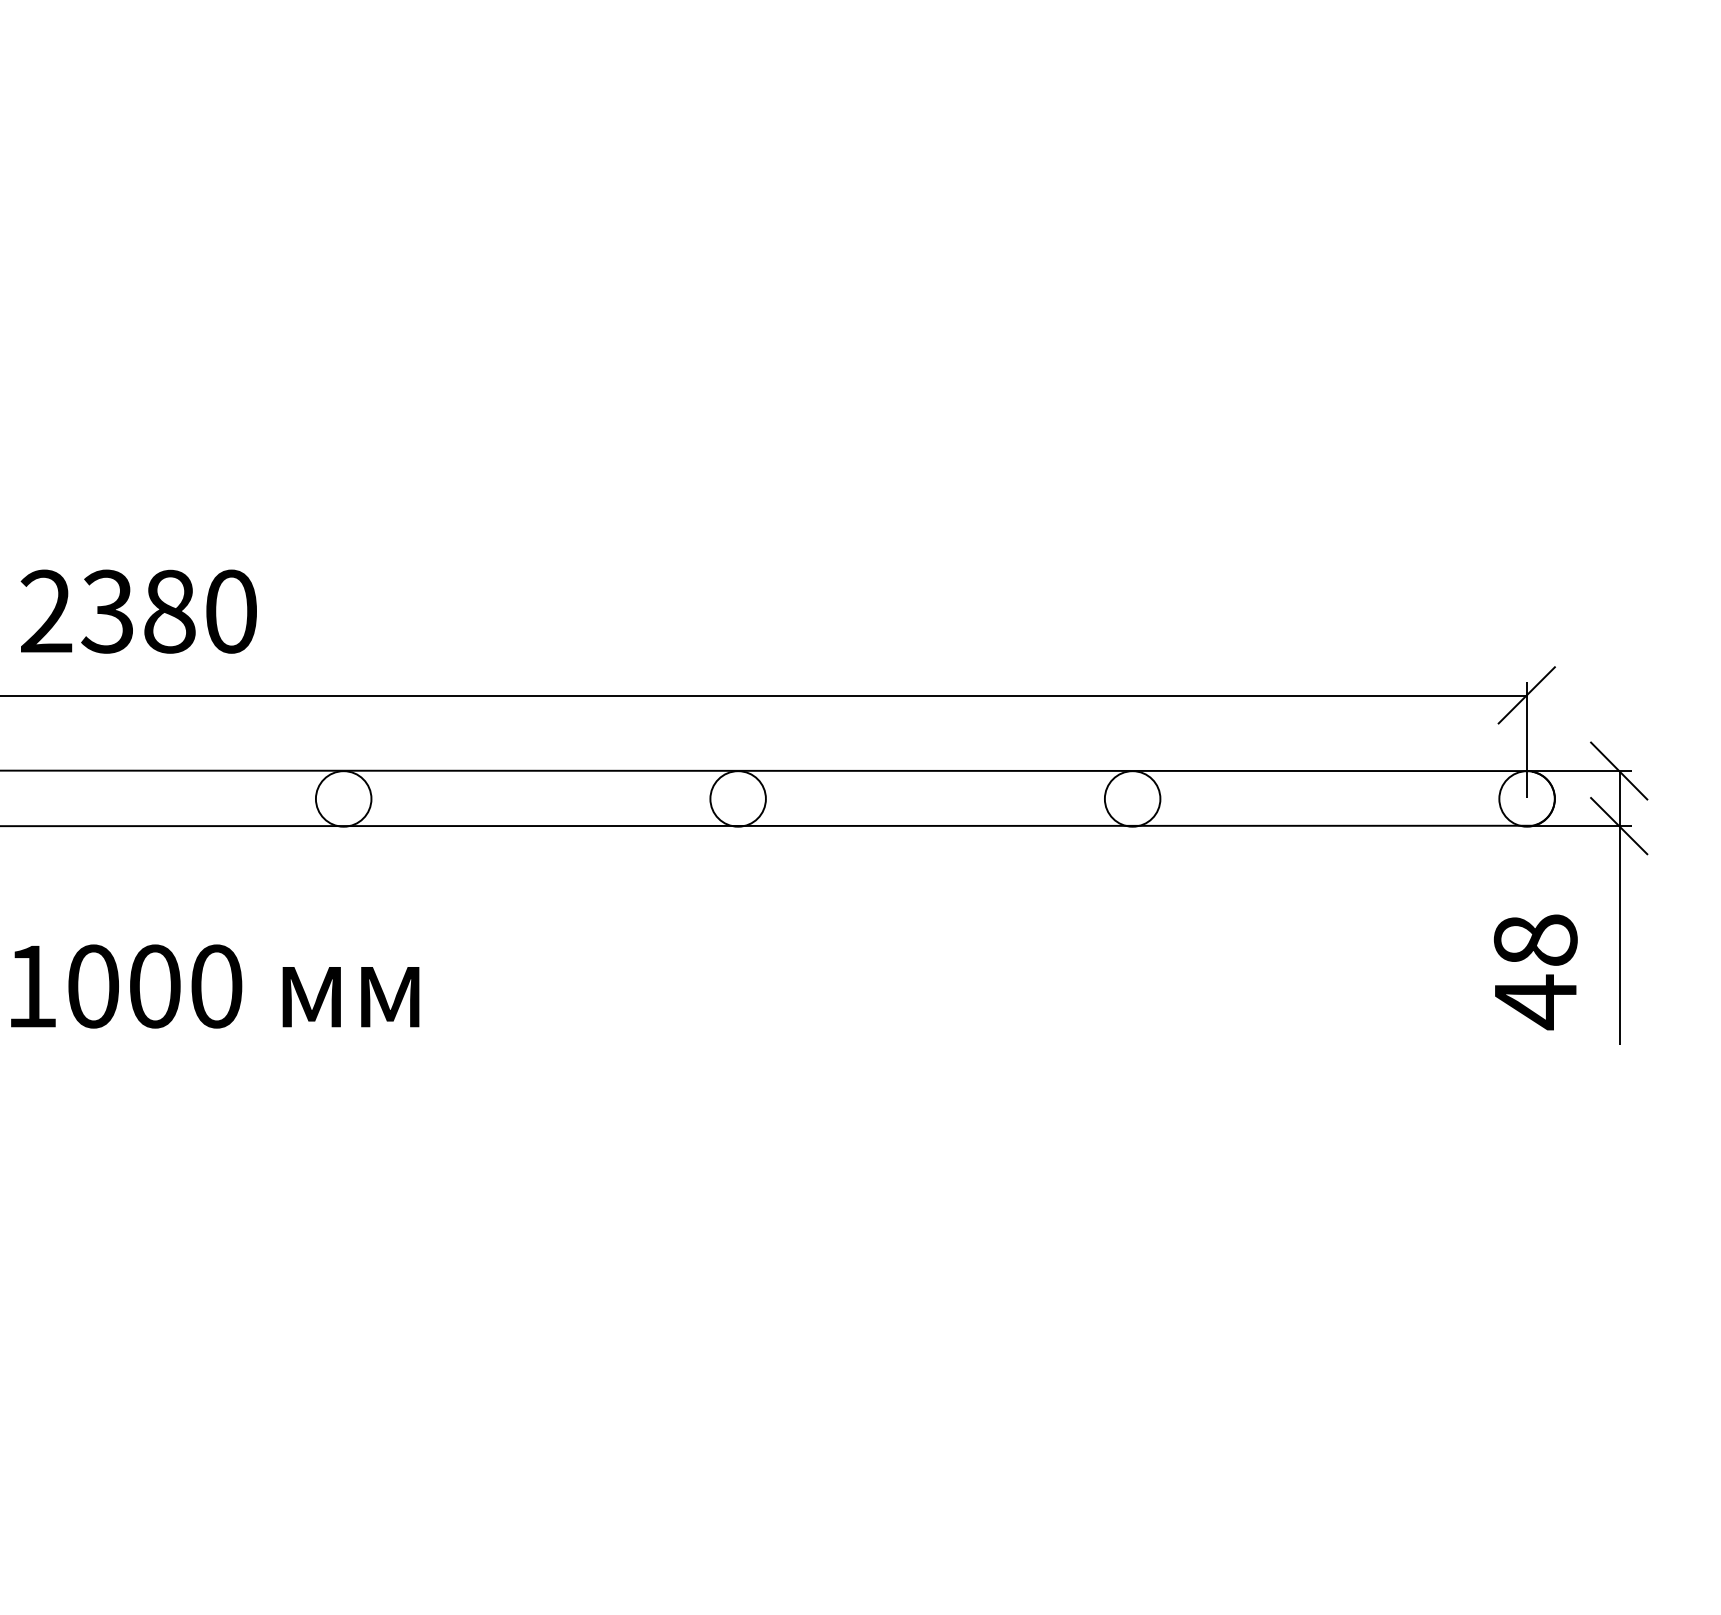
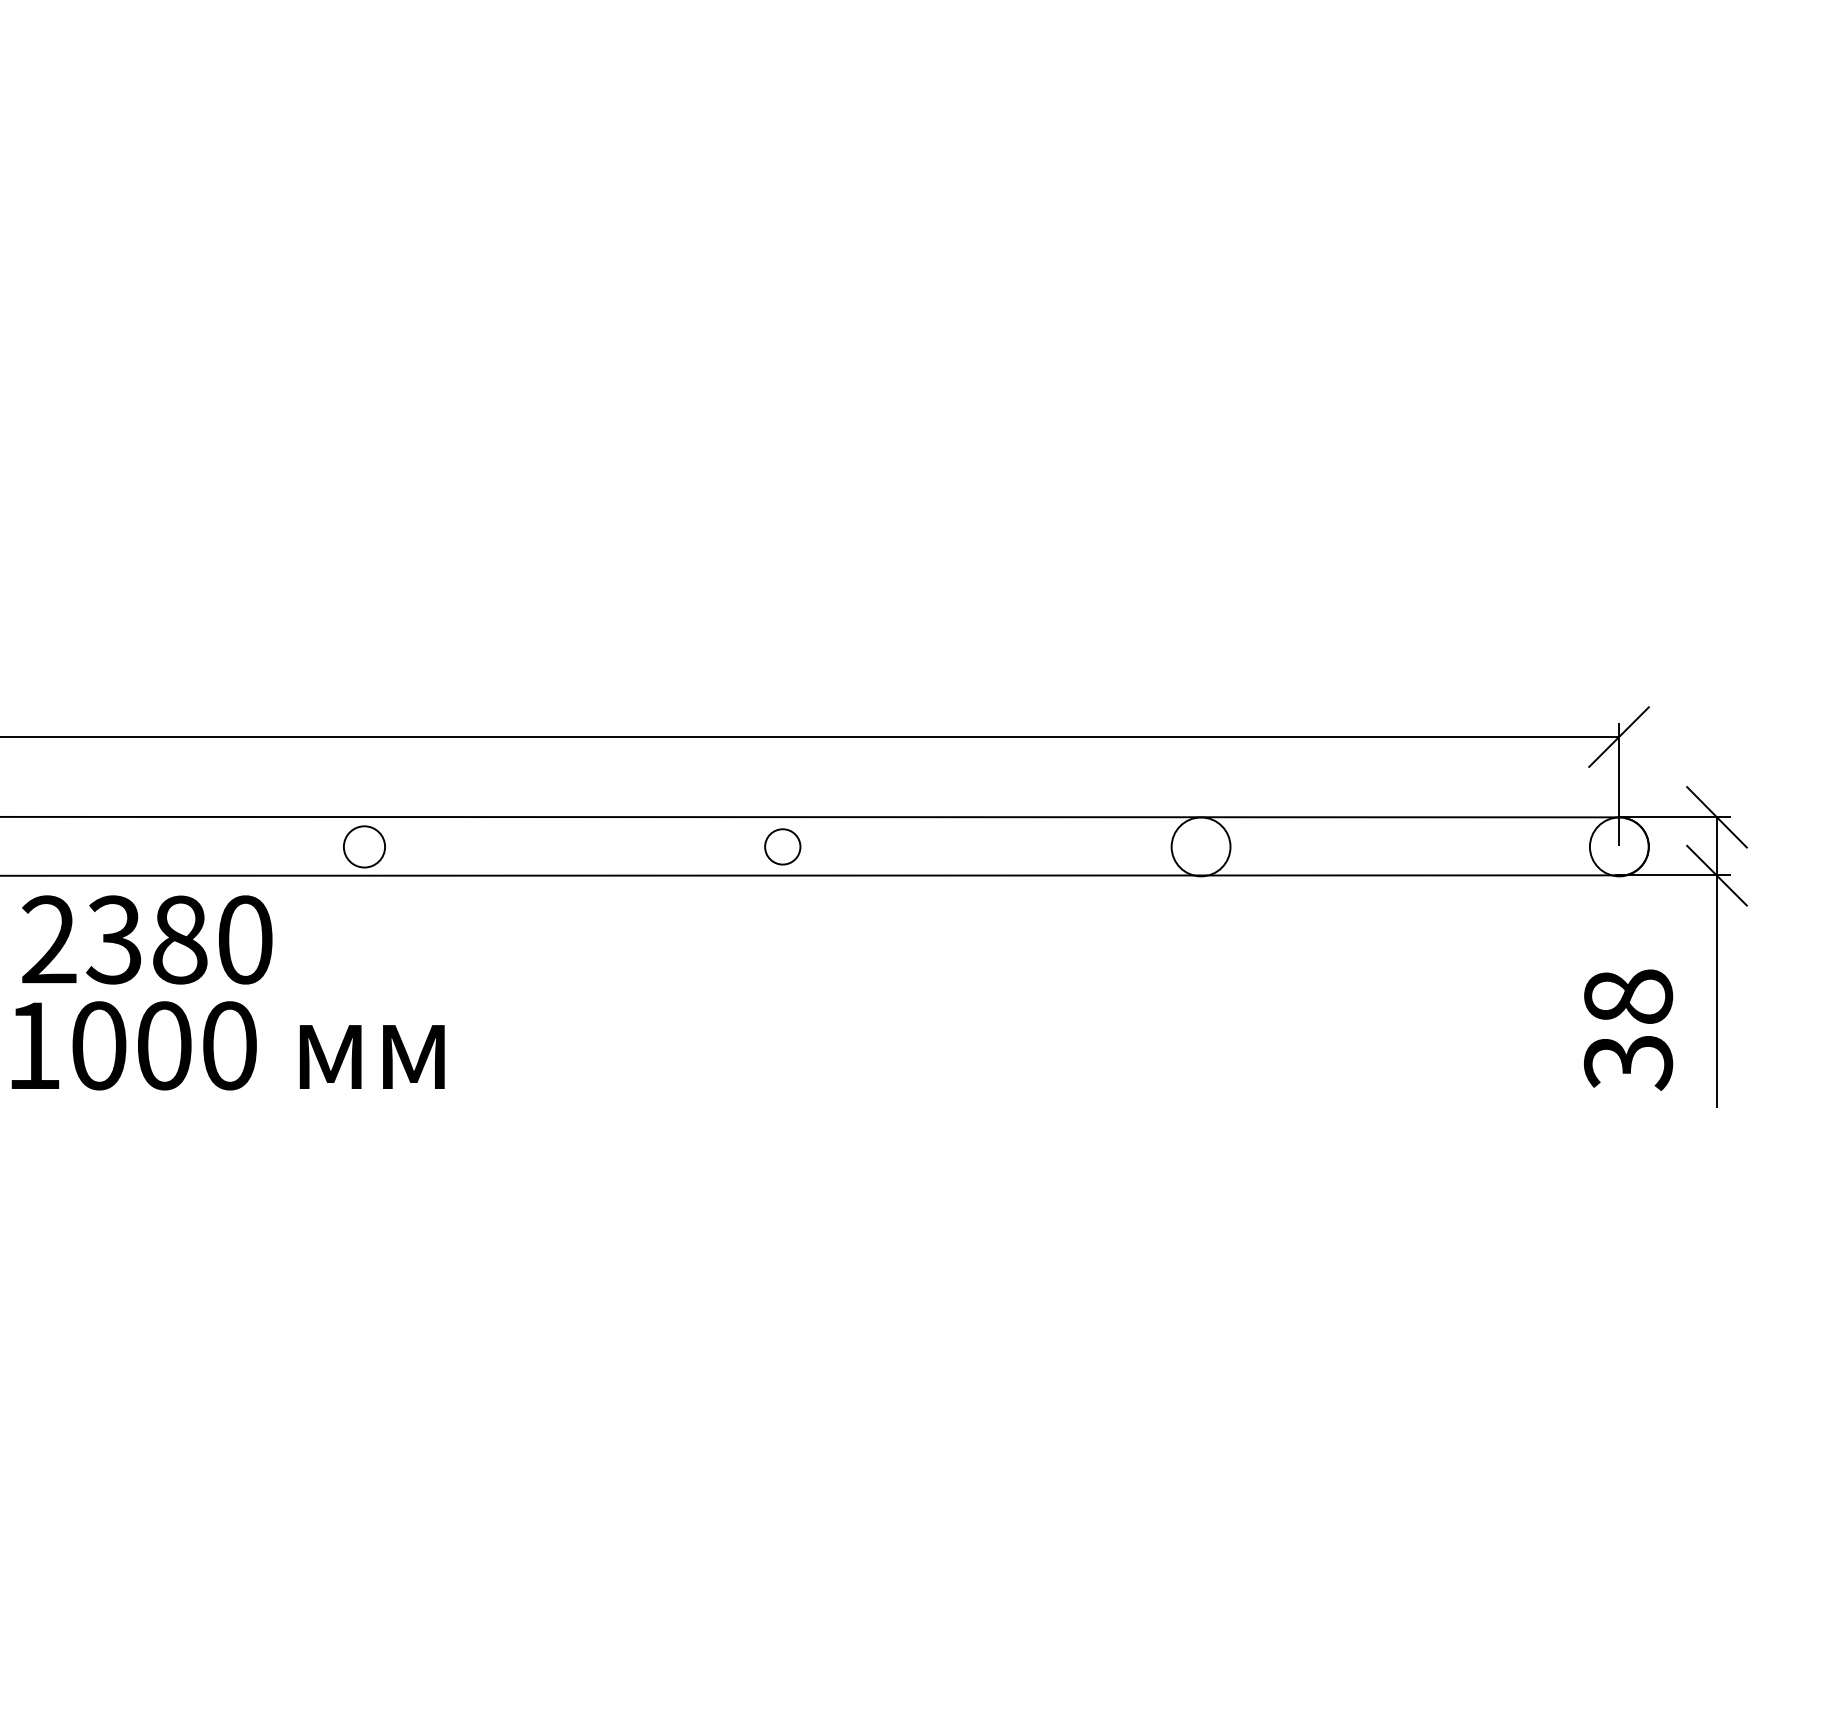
text: (138, 611) -> (146, 939), moved
circle: (343, 798) -> (364, 846), size x0.7
circle: (737, 798) -> (782, 846), size x0.6
text: (1535, 1002) -> (1628, 1062), 48 -> 38

